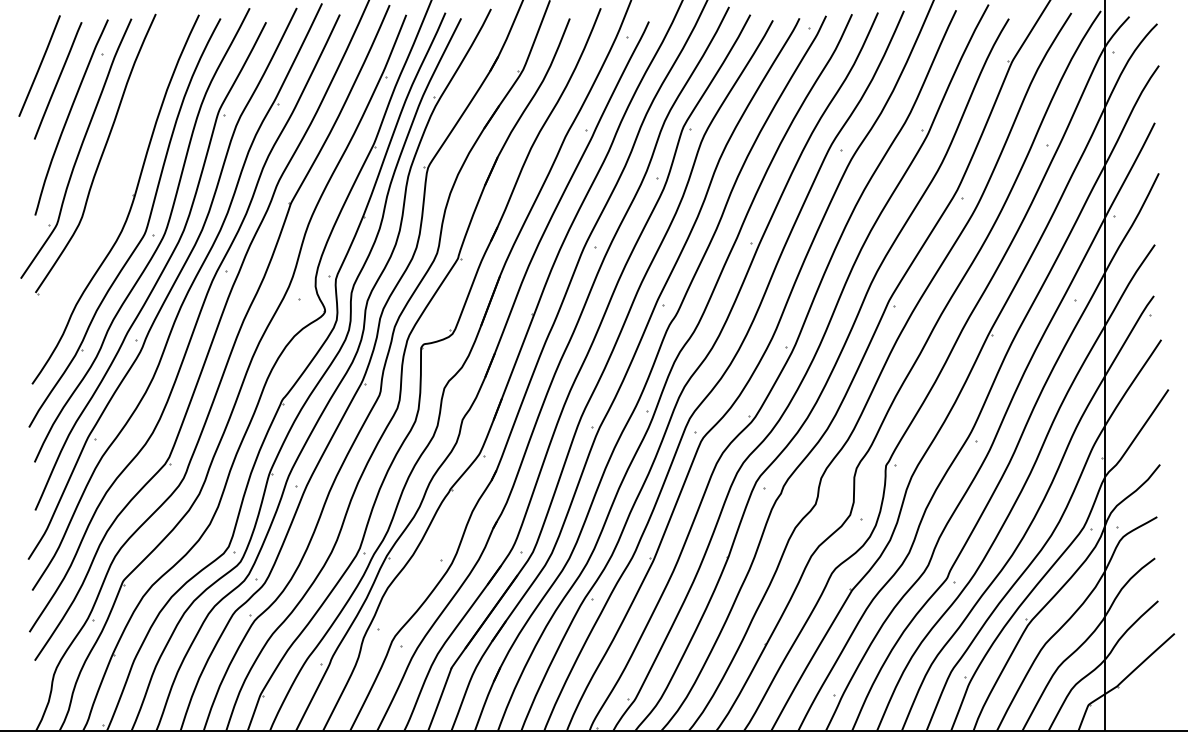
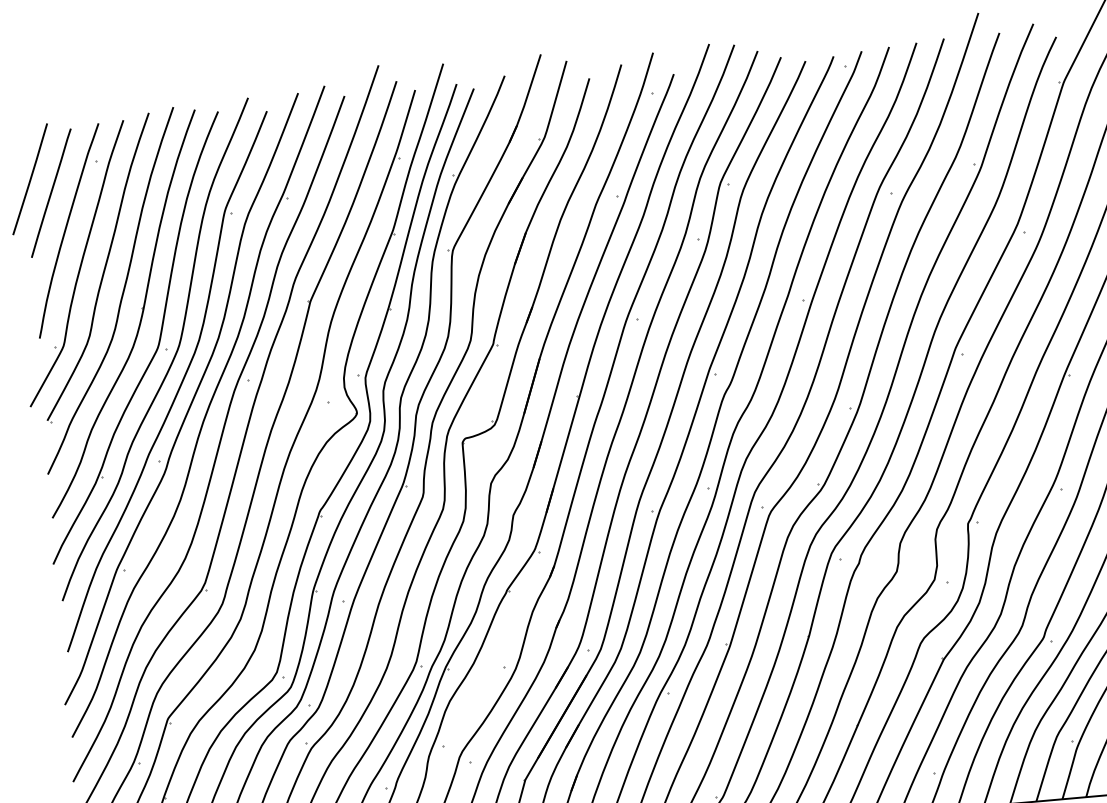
curve: (115, 180) -> (121, 293), added

